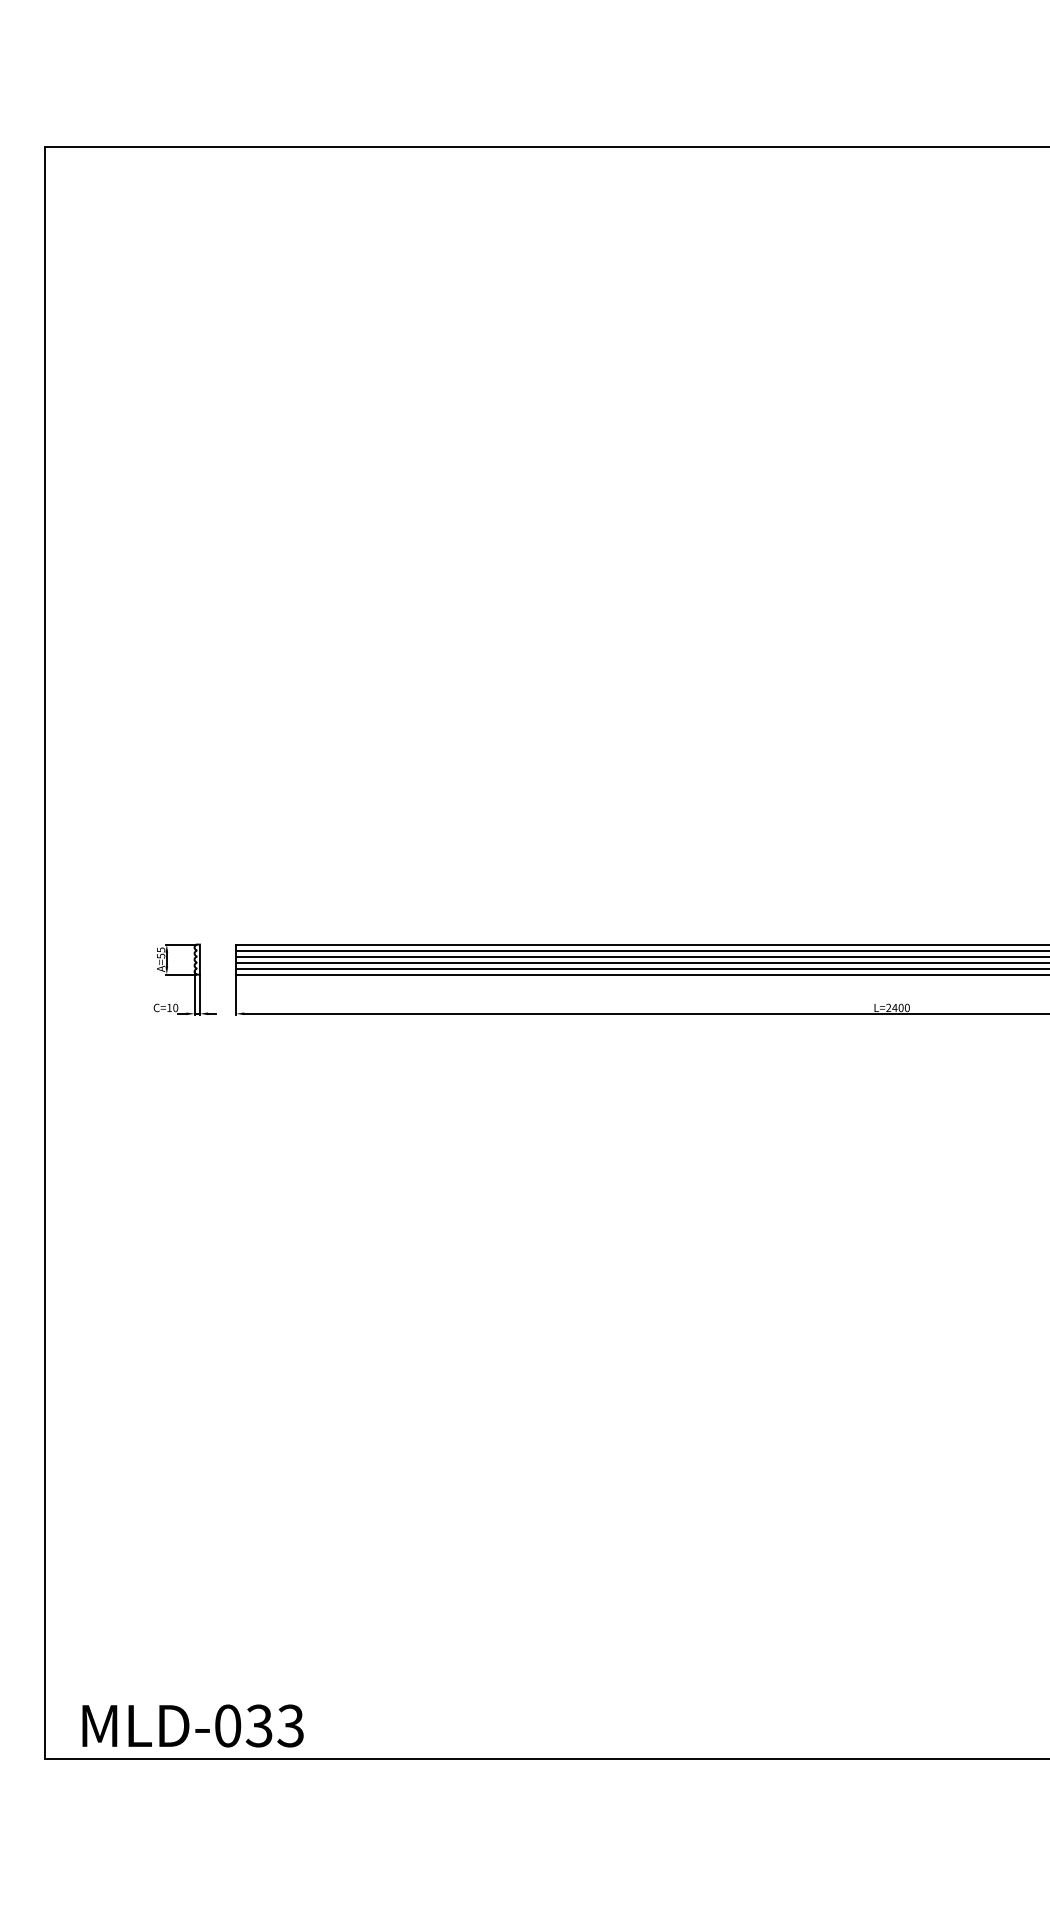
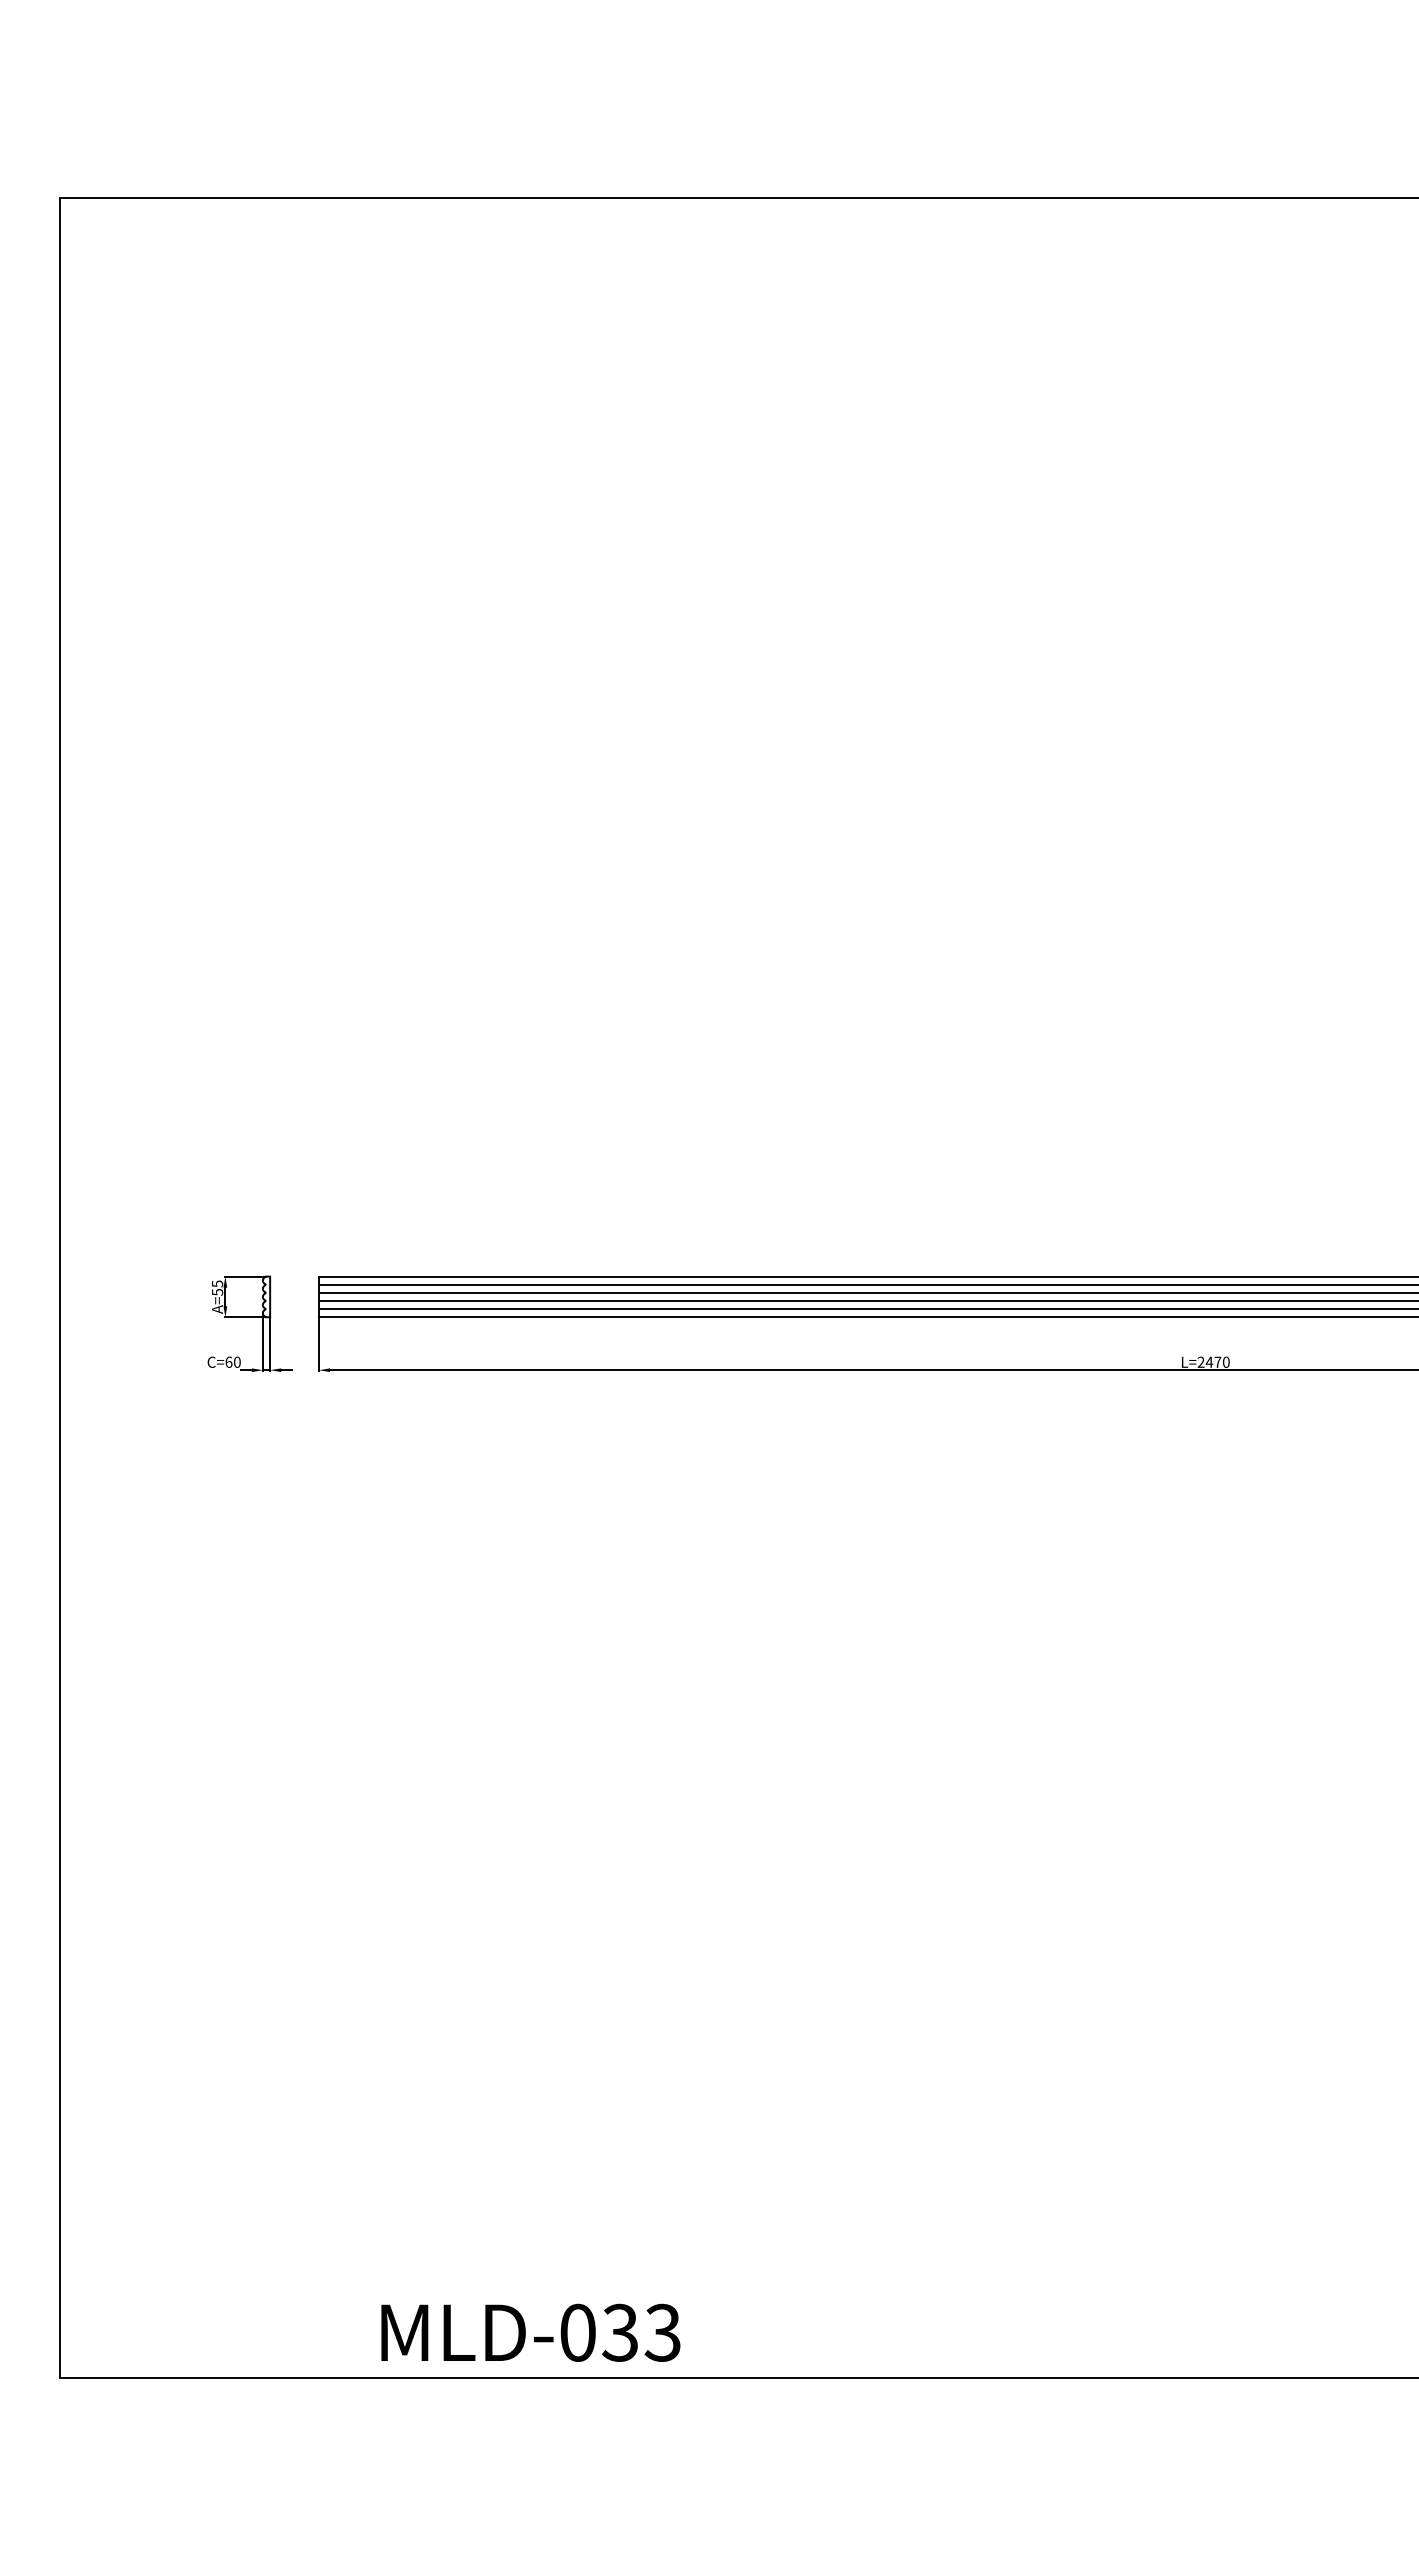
text: (169, 1007) -> (228, 1361), =10 -> =60
text: (900, 1007) -> (1217, 1361), L=2400 -> L=2470
text: (192, 1725) -> (530, 2332), moved

